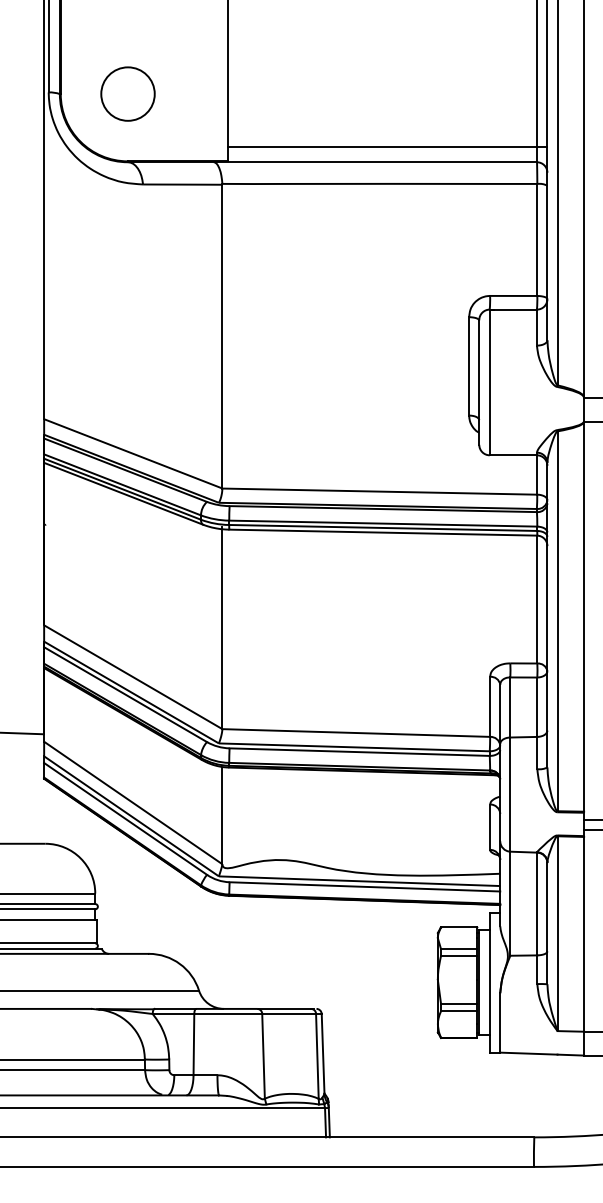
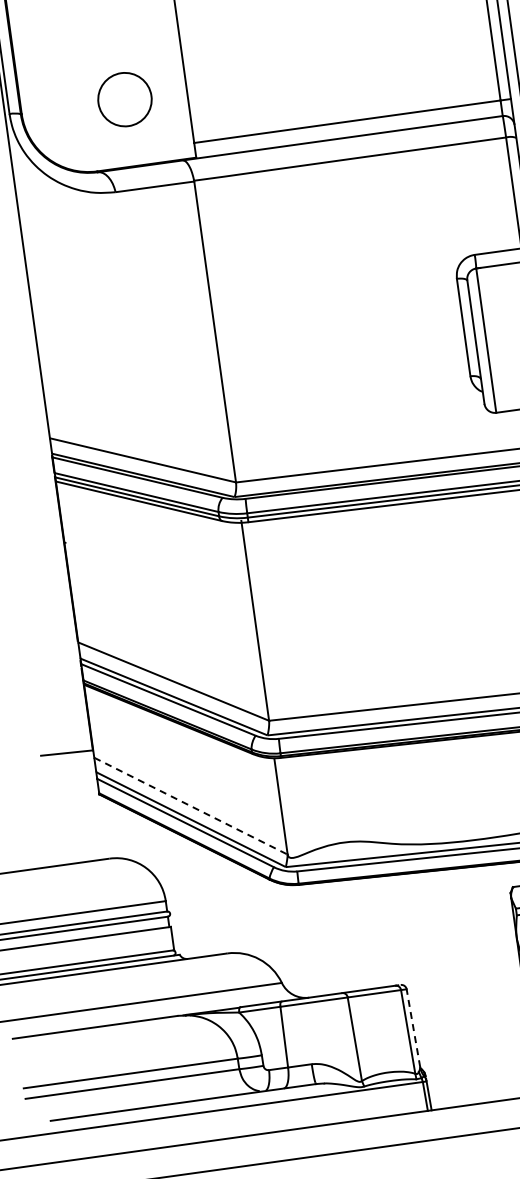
circle: (127, 93) -> (124, 99), moved
line: (132, 802) -> (190, 805), solid -> dashed
line: (323, 1053) -> (413, 1028), solid -> dashed

